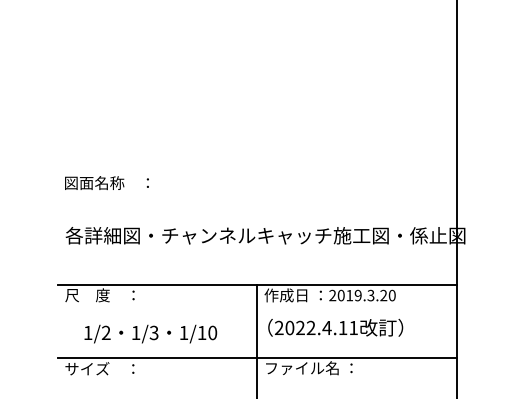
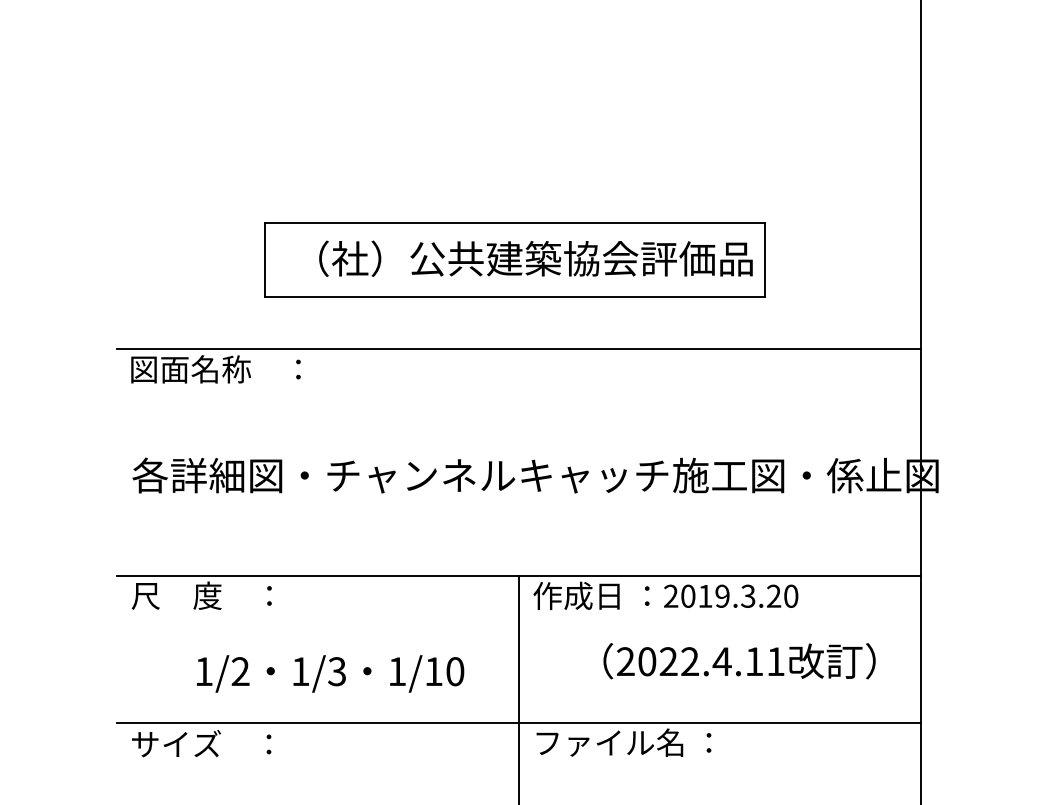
part: (254, 128) -> (513, 259), added
line: (257, 173) -> (519, 350), added
text: (335, 327) -> (739, 660), moved
text: (150, 333) -> (329, 672), moved

